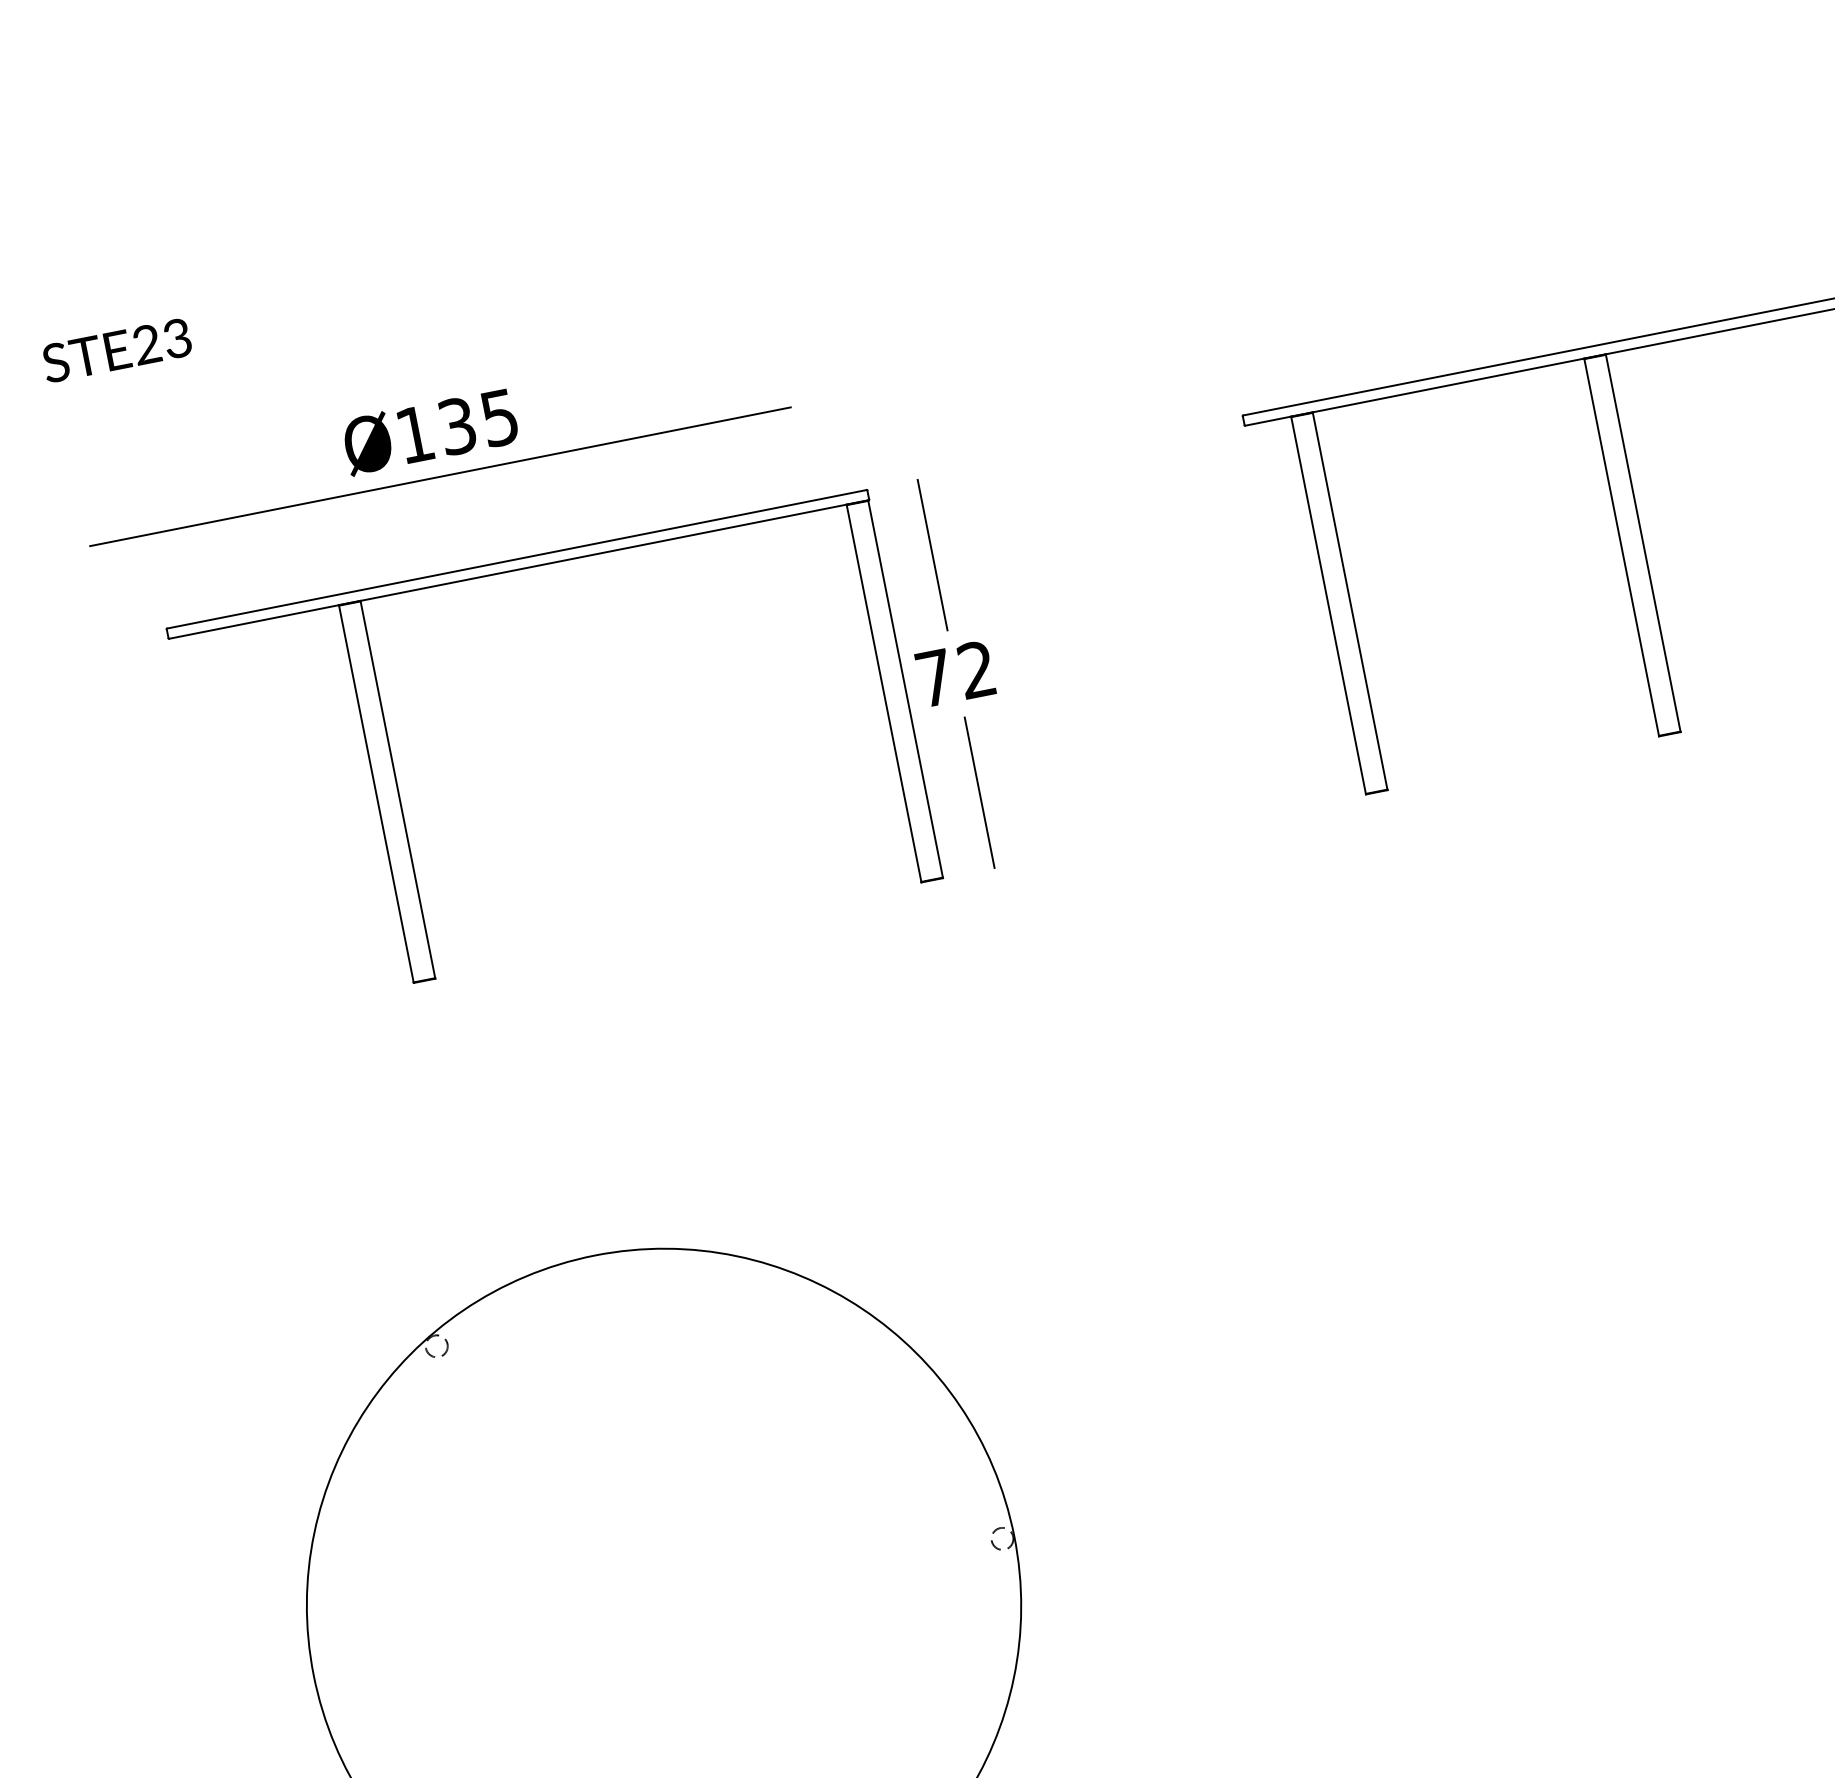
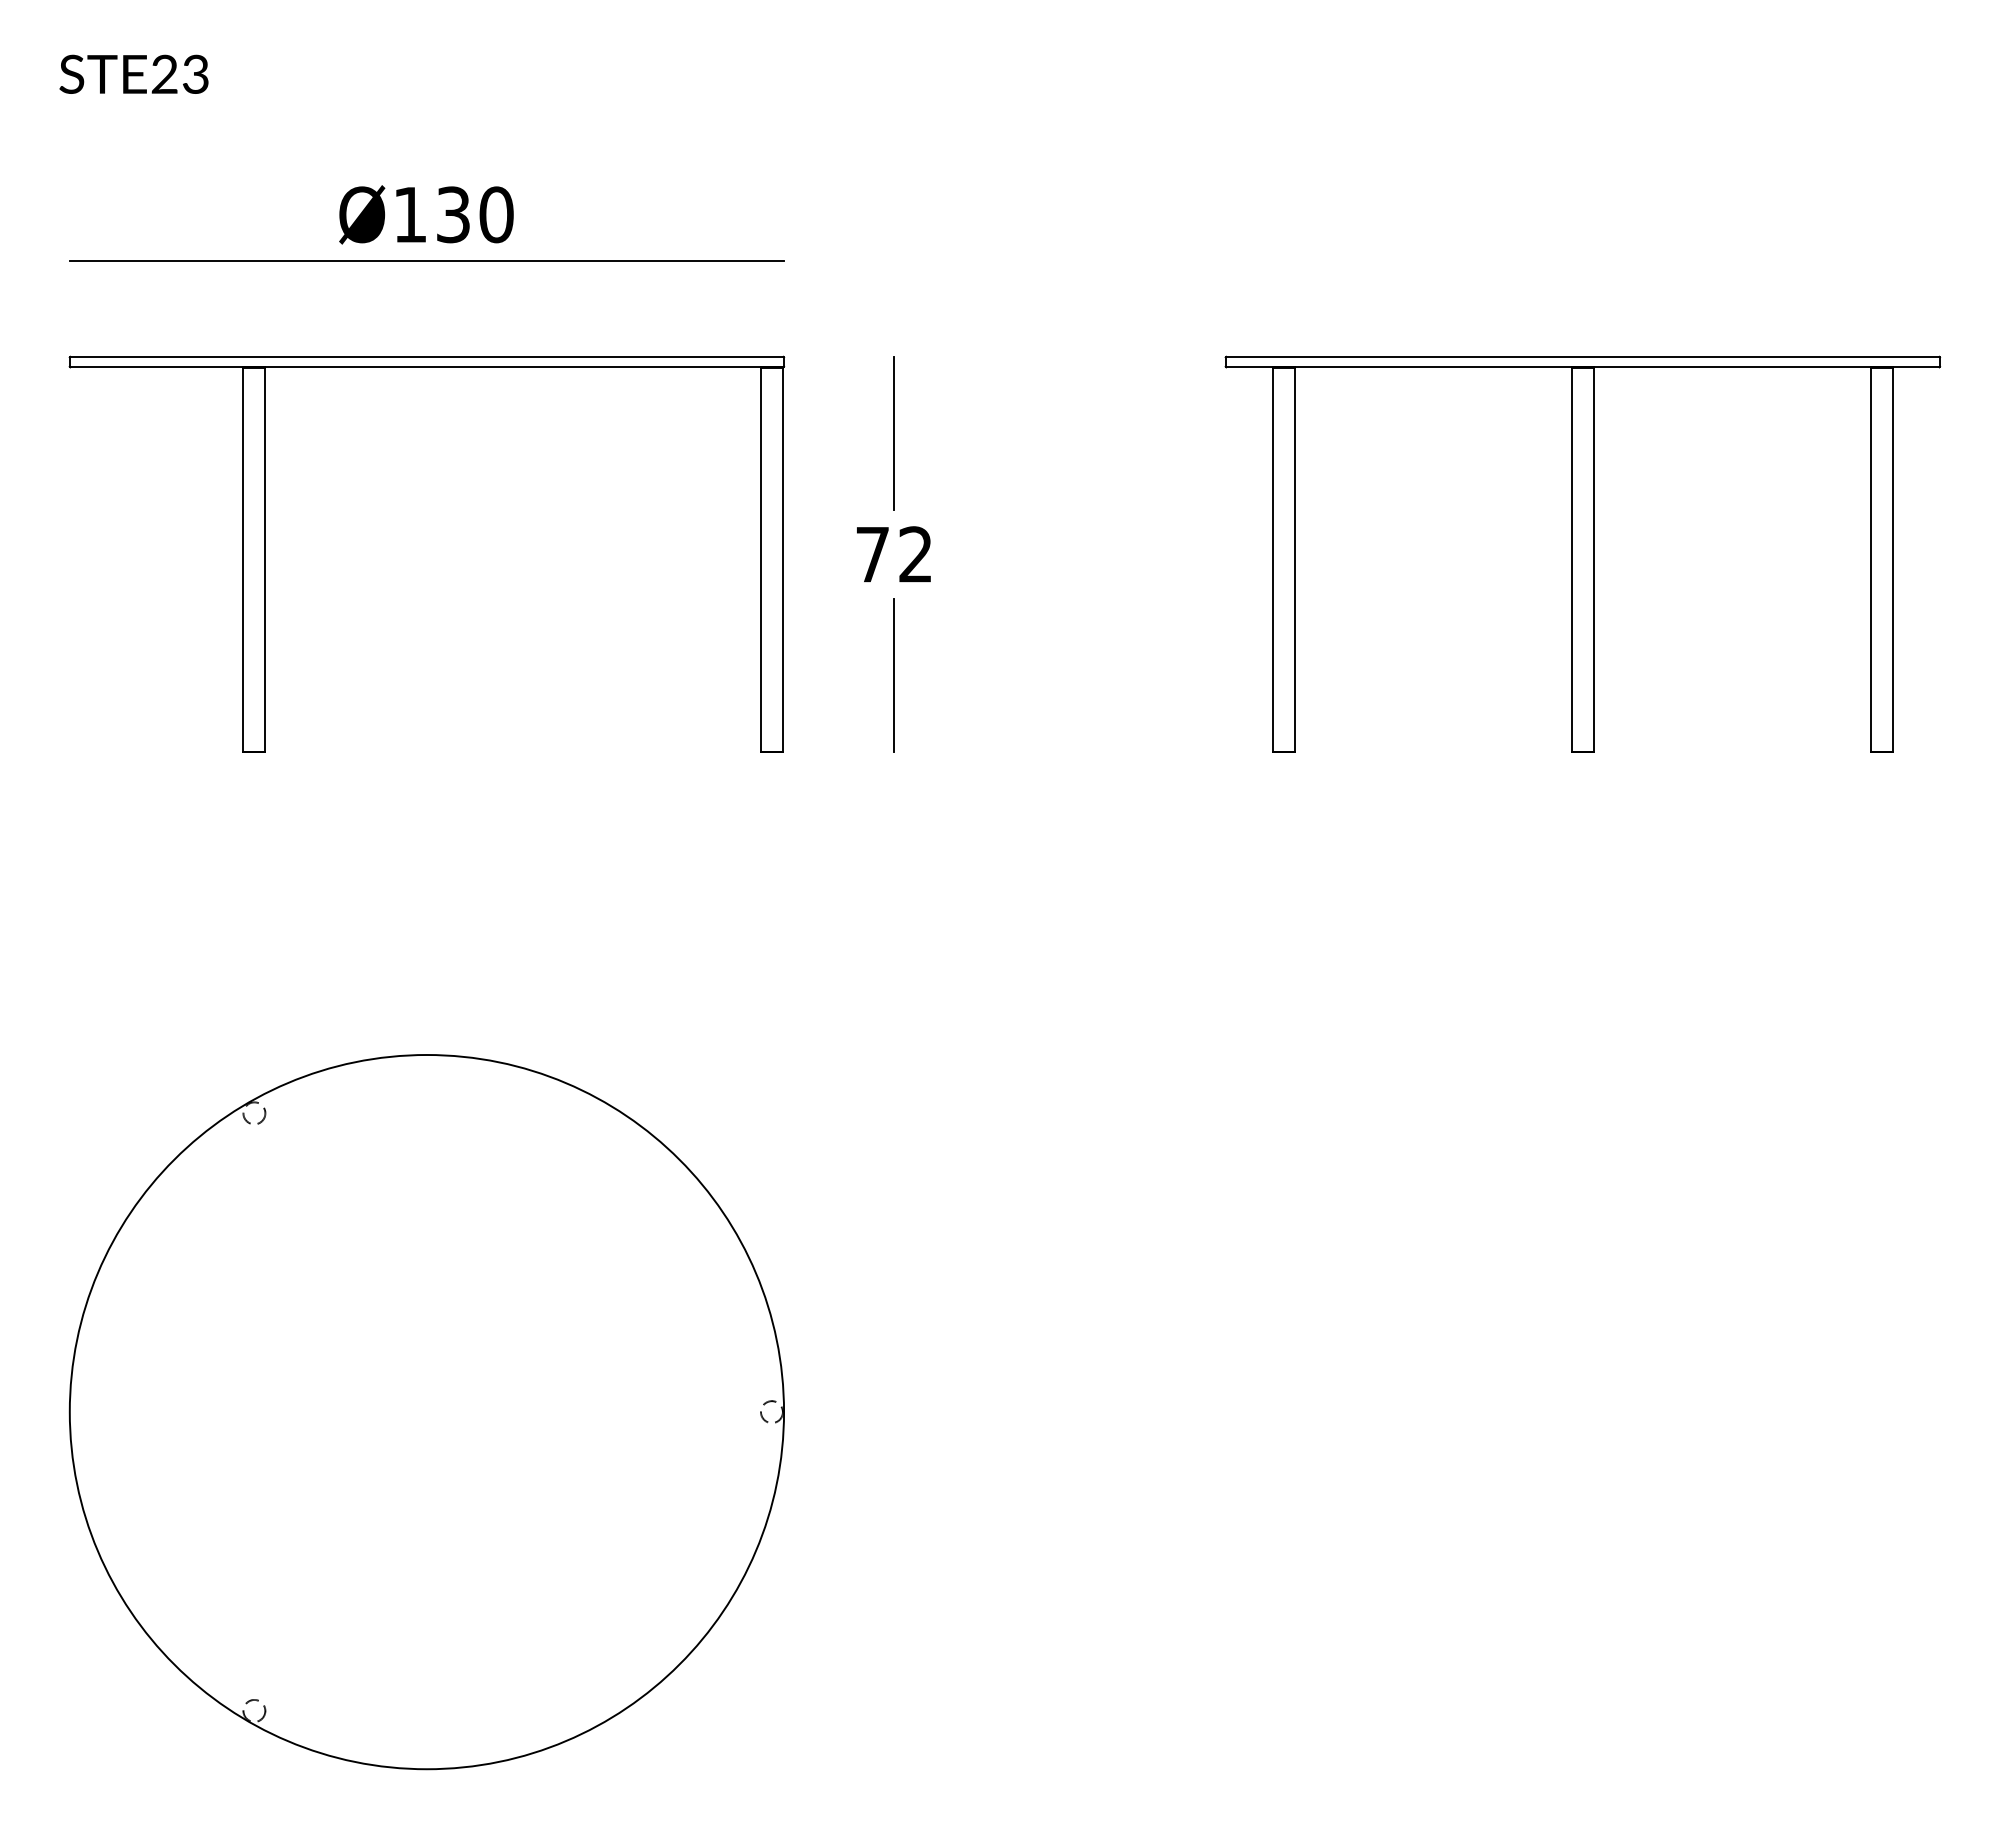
text: (499, 417) -> (496, 214), Ø135 -> Ø130
part: (396, 783) -> (265, 553), moved

